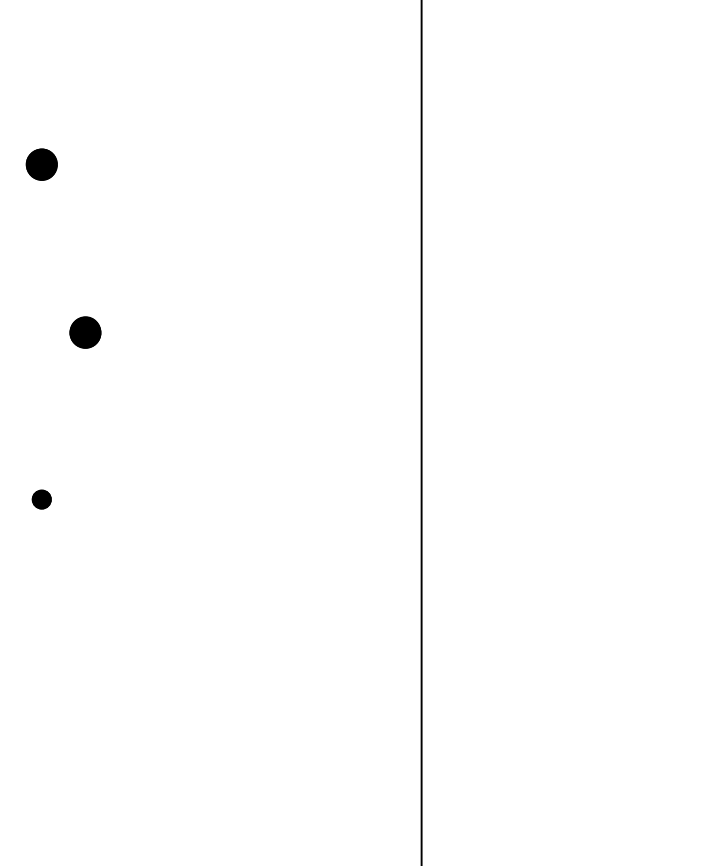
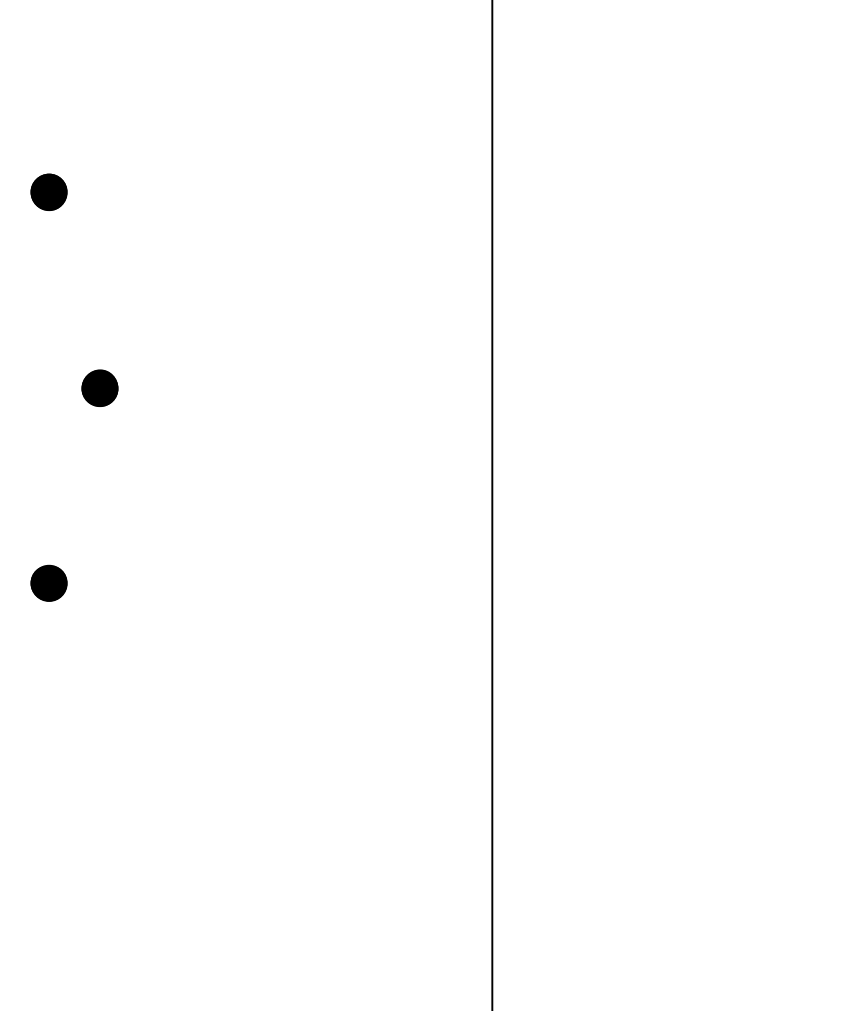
part: (41, 498) -> (48, 582), size x1.67

